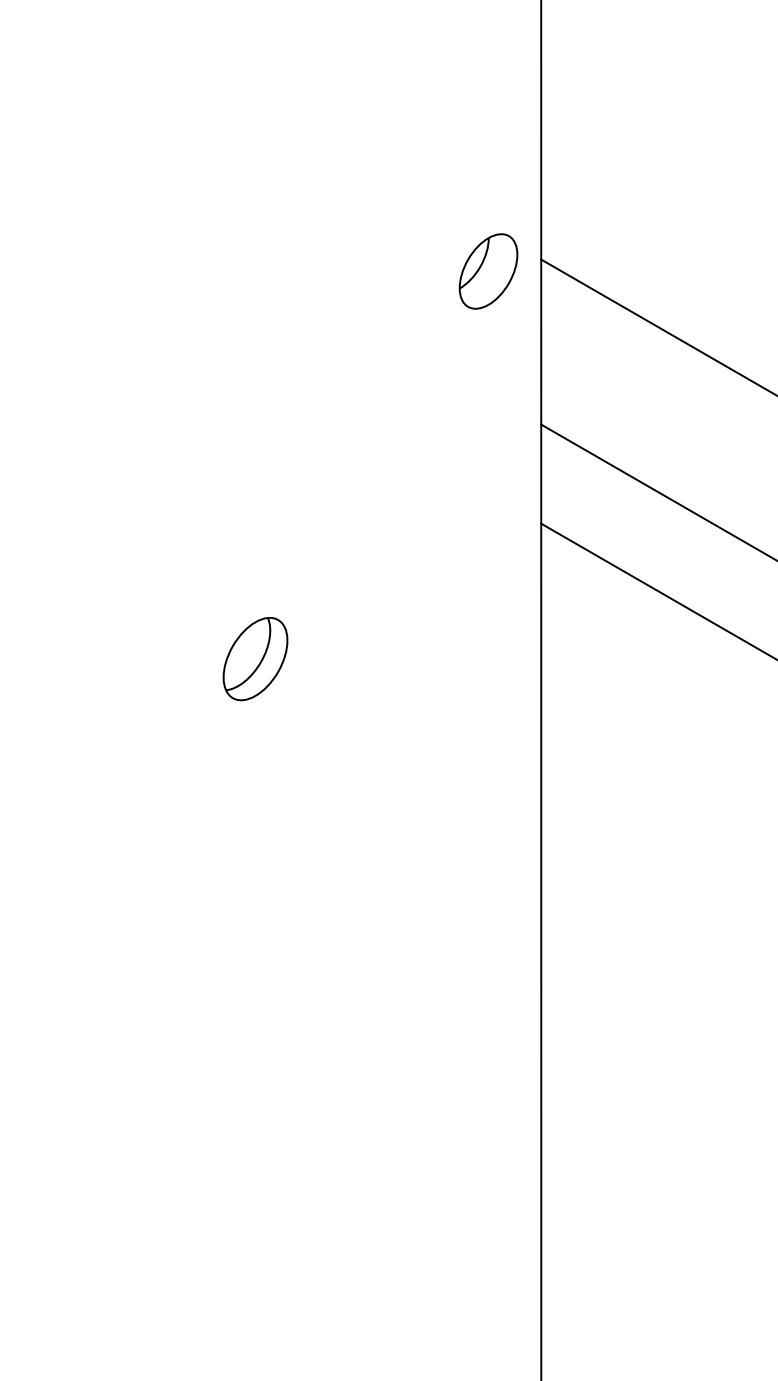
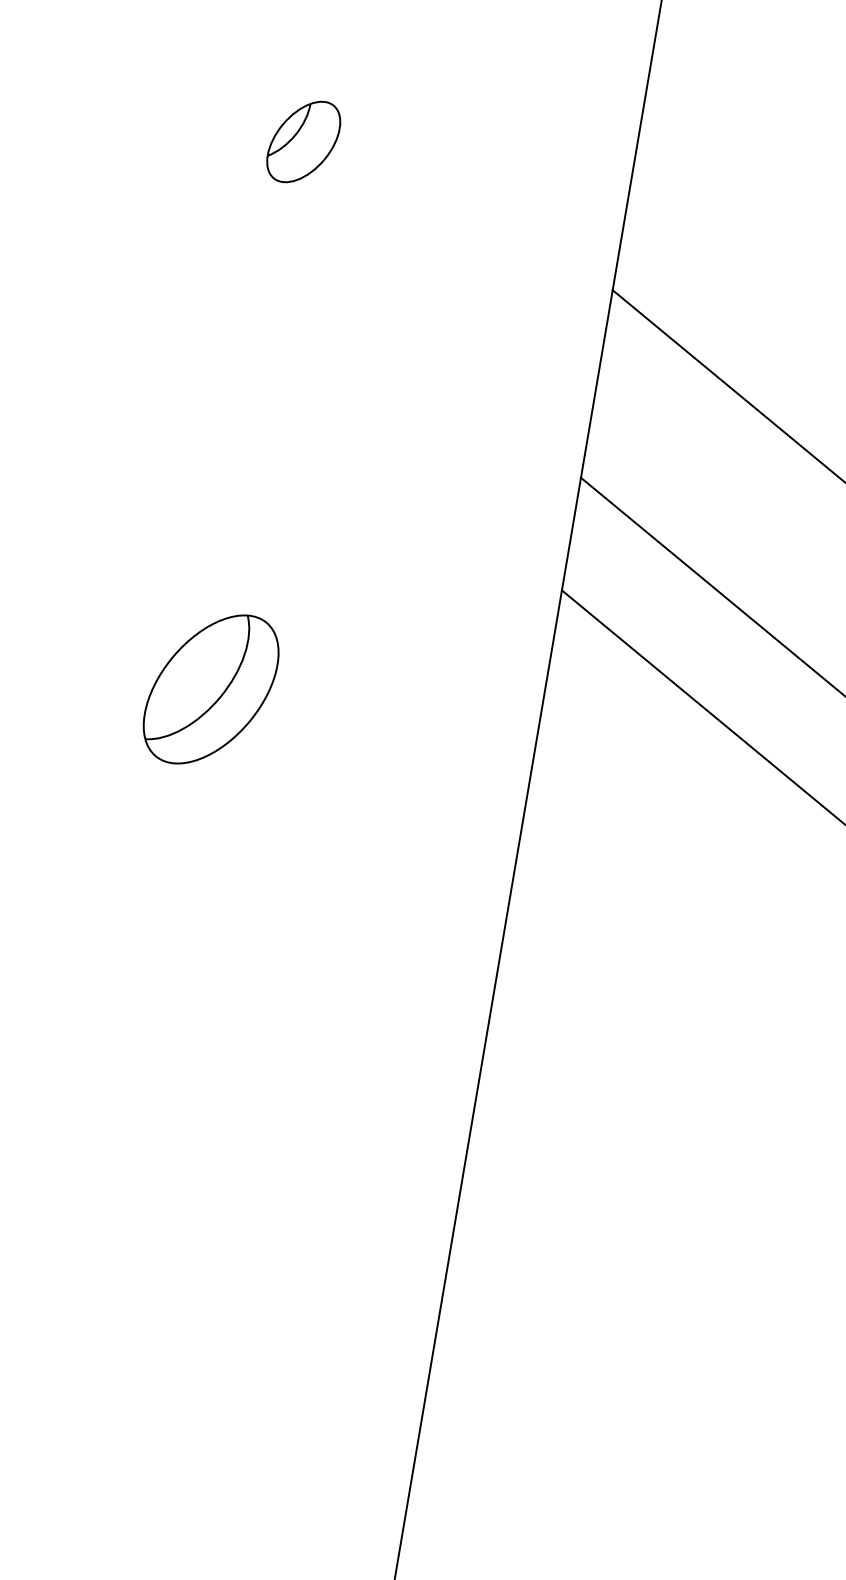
part: (488, 271) -> (303, 142), moved
part: (255, 658) -> (211, 688), size x1.67

